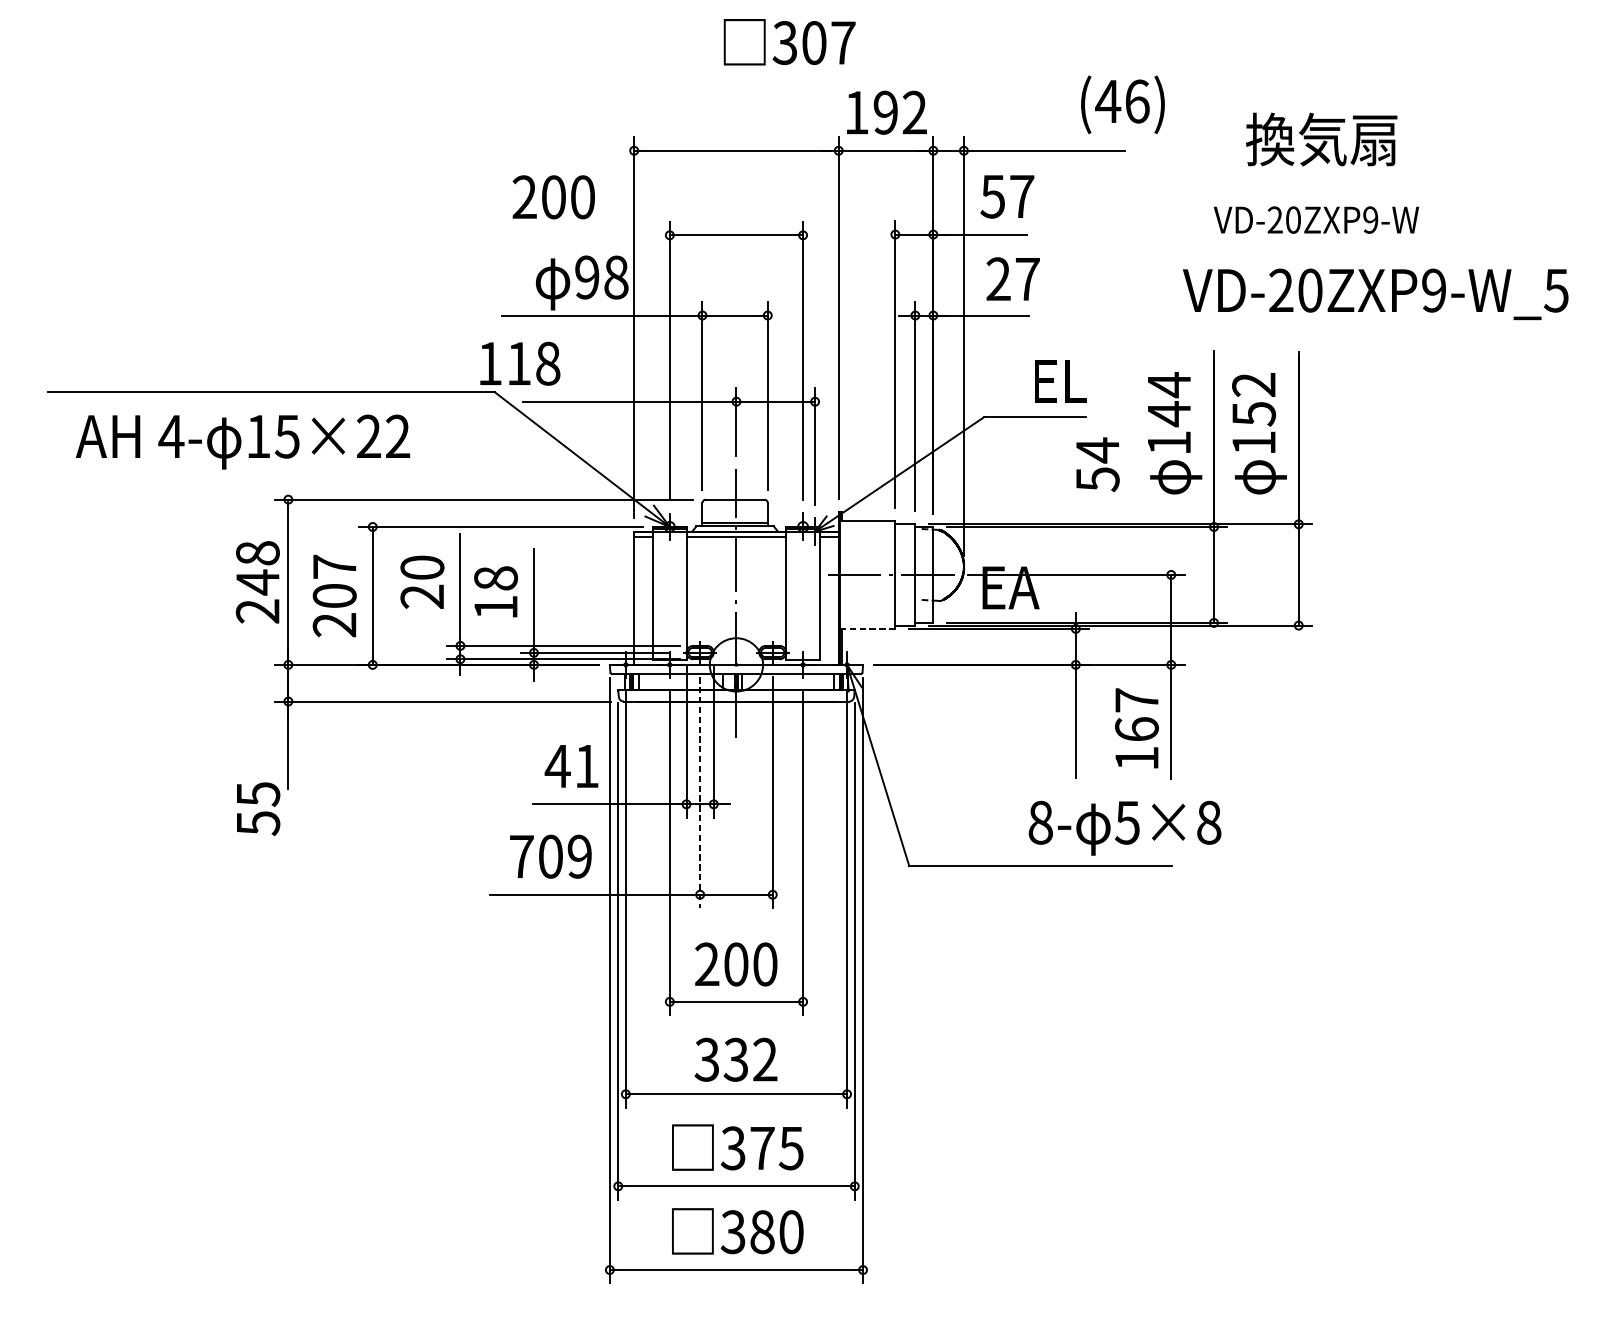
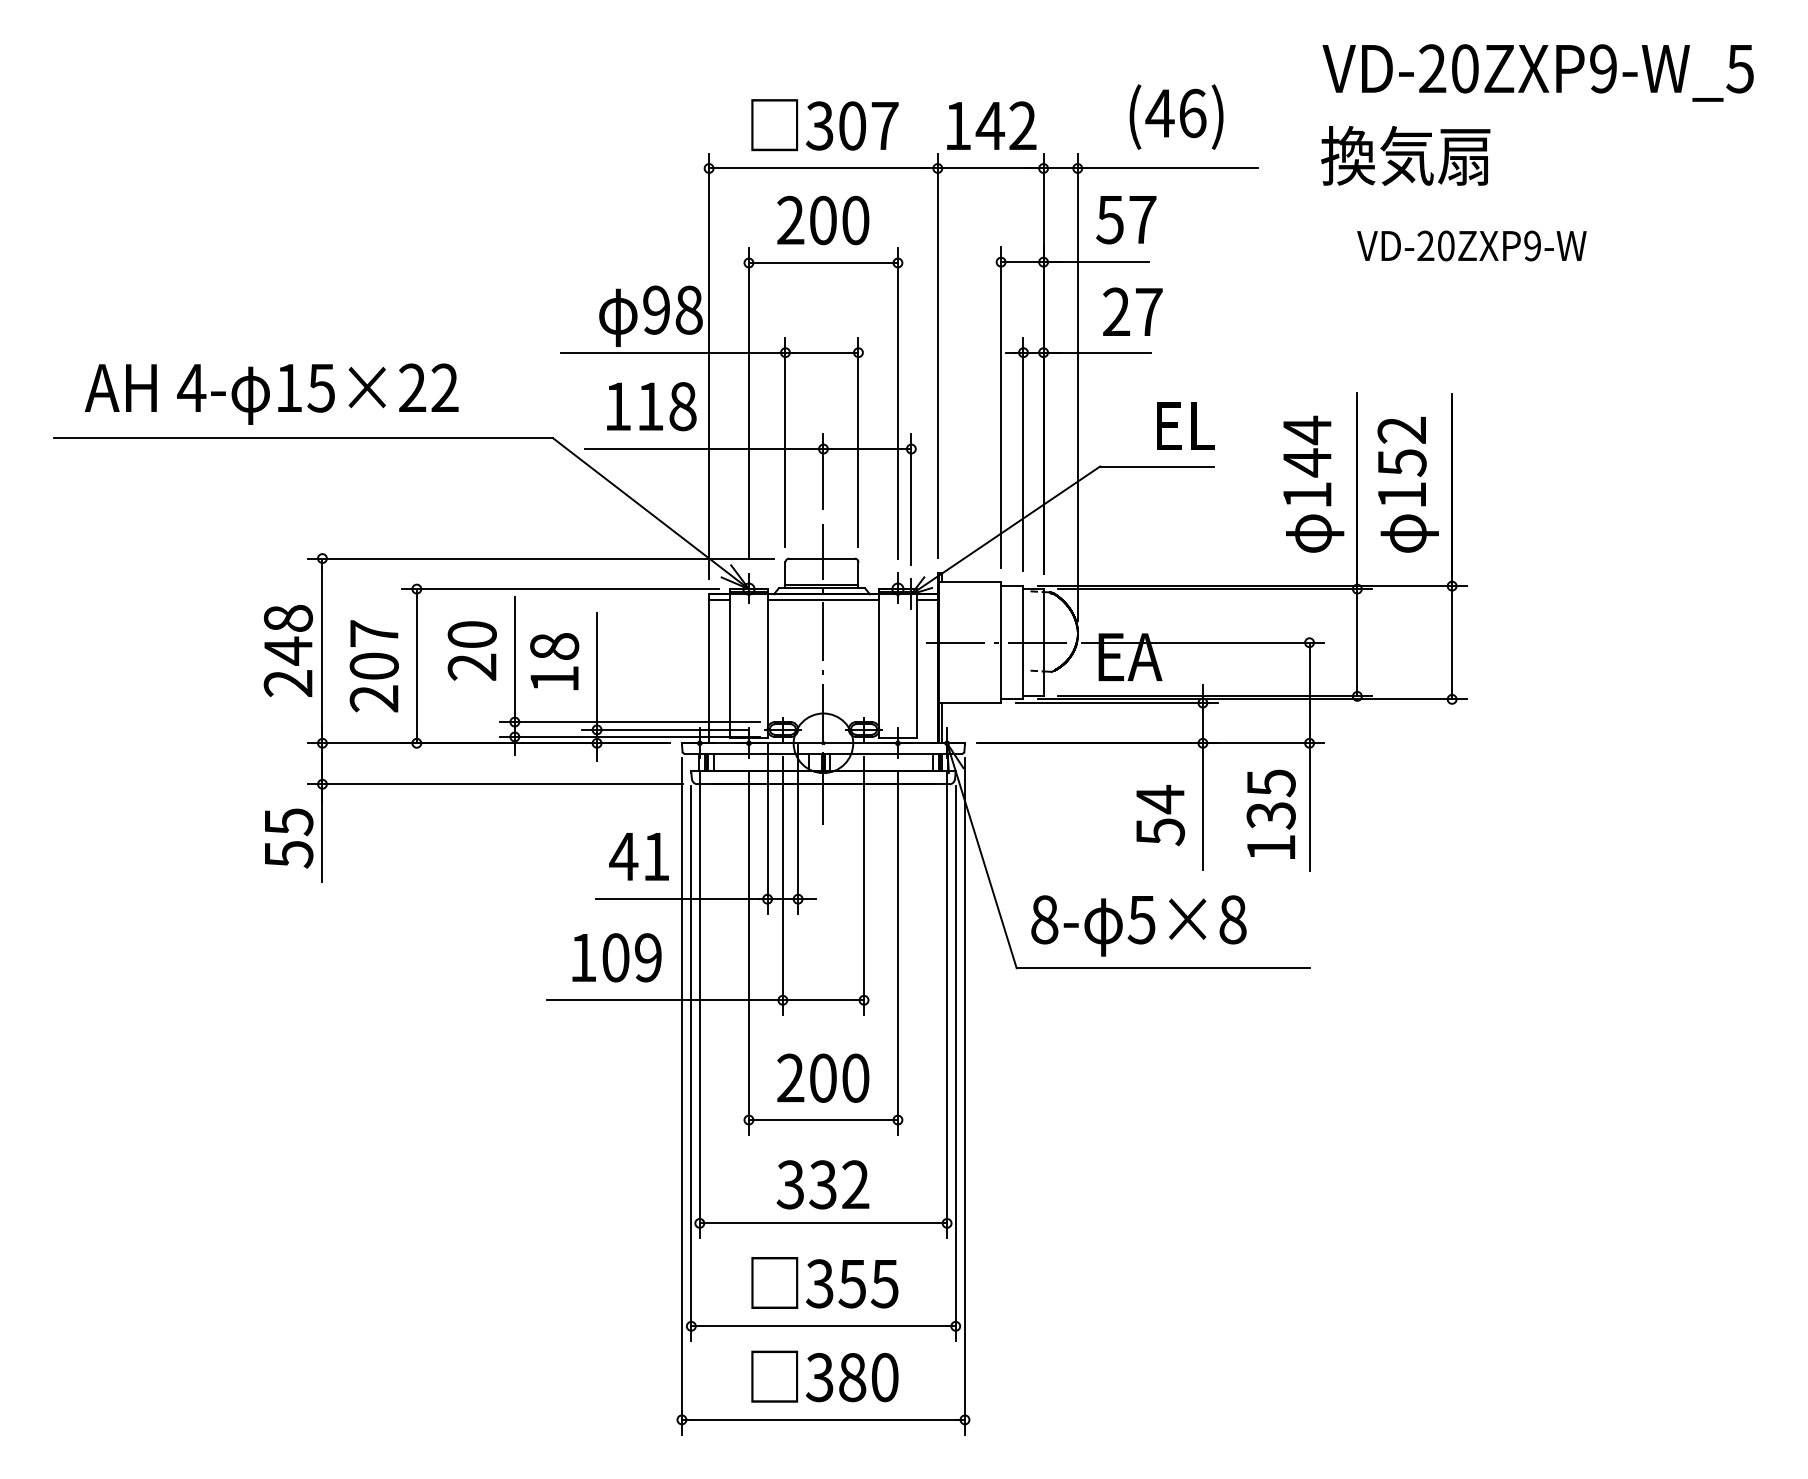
text: (789, 42) -> (824, 125), moved
text: (1122, 104) -> (1176, 116), moved
text: (885, 112) -> (990, 125), 192 -> 142
text: (1321, 139) -> (1405, 155), moved
text: (554, 197) -> (823, 220), moved
text: (1375, 293) -> (1537, 72), moved
text: (520, 363) -> (651, 406), moved
text: (242, 441) -> (271, 393), moved
text: (1097, 464) -> (1160, 815), moved
line: (867, 629) -> (970, 703), dashed -> solid
text: (1136, 715) -> (1270, 799), 167 -> 135
line: (699, 792) -> (782, 886), dashed -> solid
text: (258, 809) -> (289, 838), moved
text: (1124, 827) -> (1138, 925), moved
text: (521, 856) -> (583, 957), 709 -> 109
text: (762, 1148) -> (852, 1284), 375 -> 355

